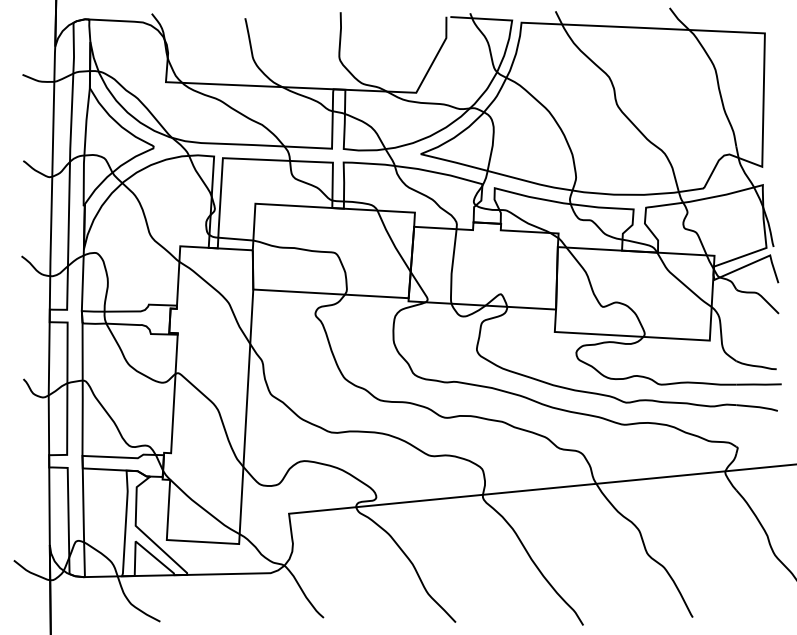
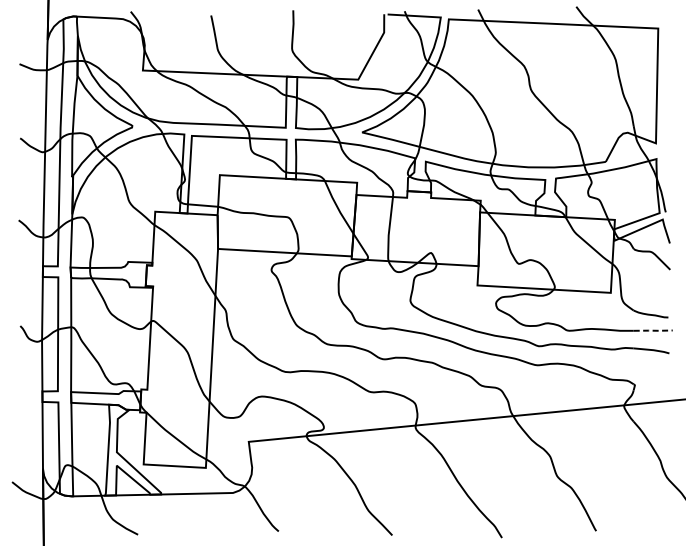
line: (759, 384) -> (653, 330), solid -> dashed

